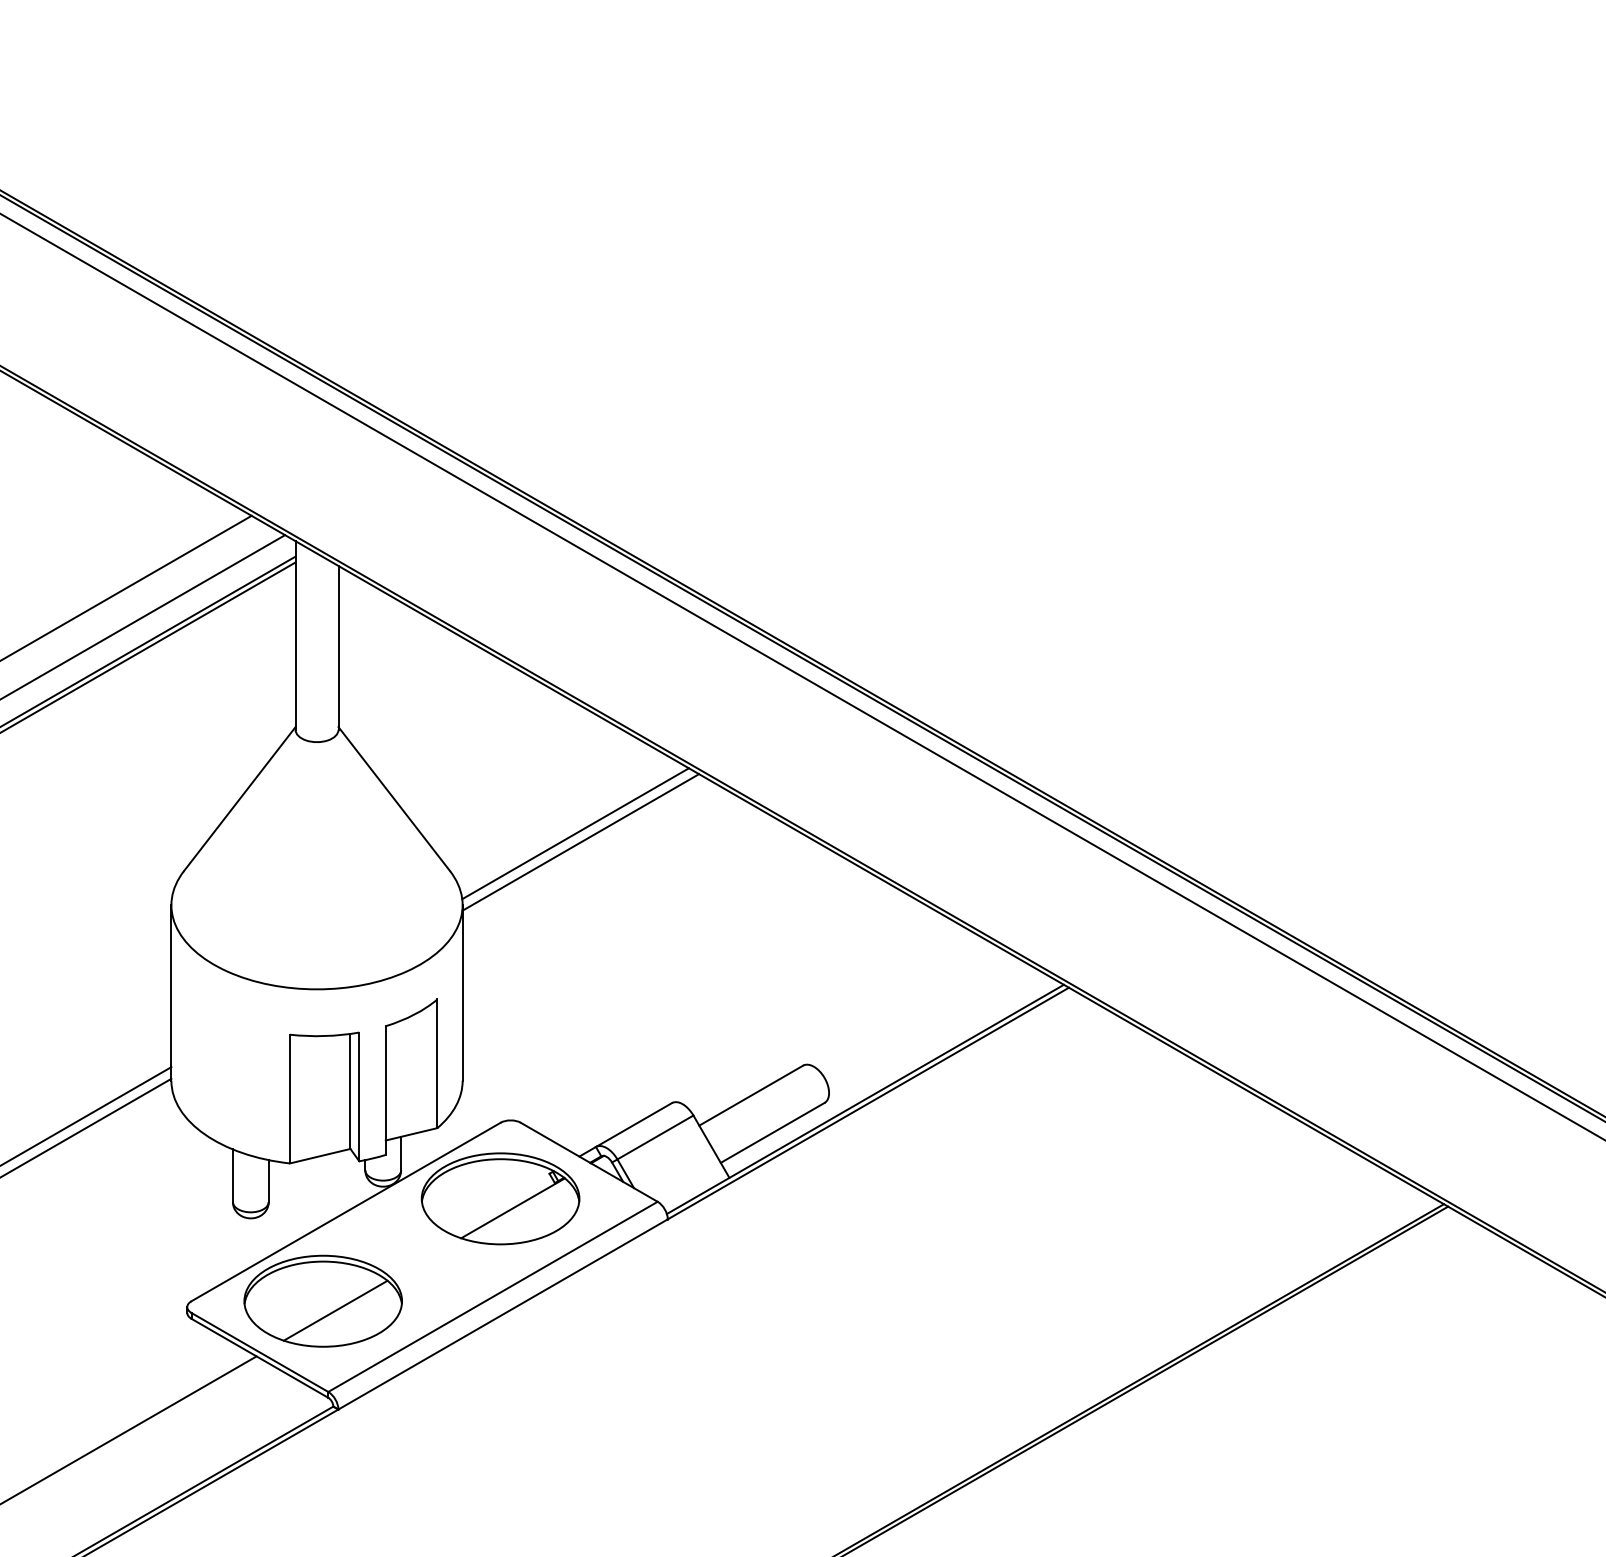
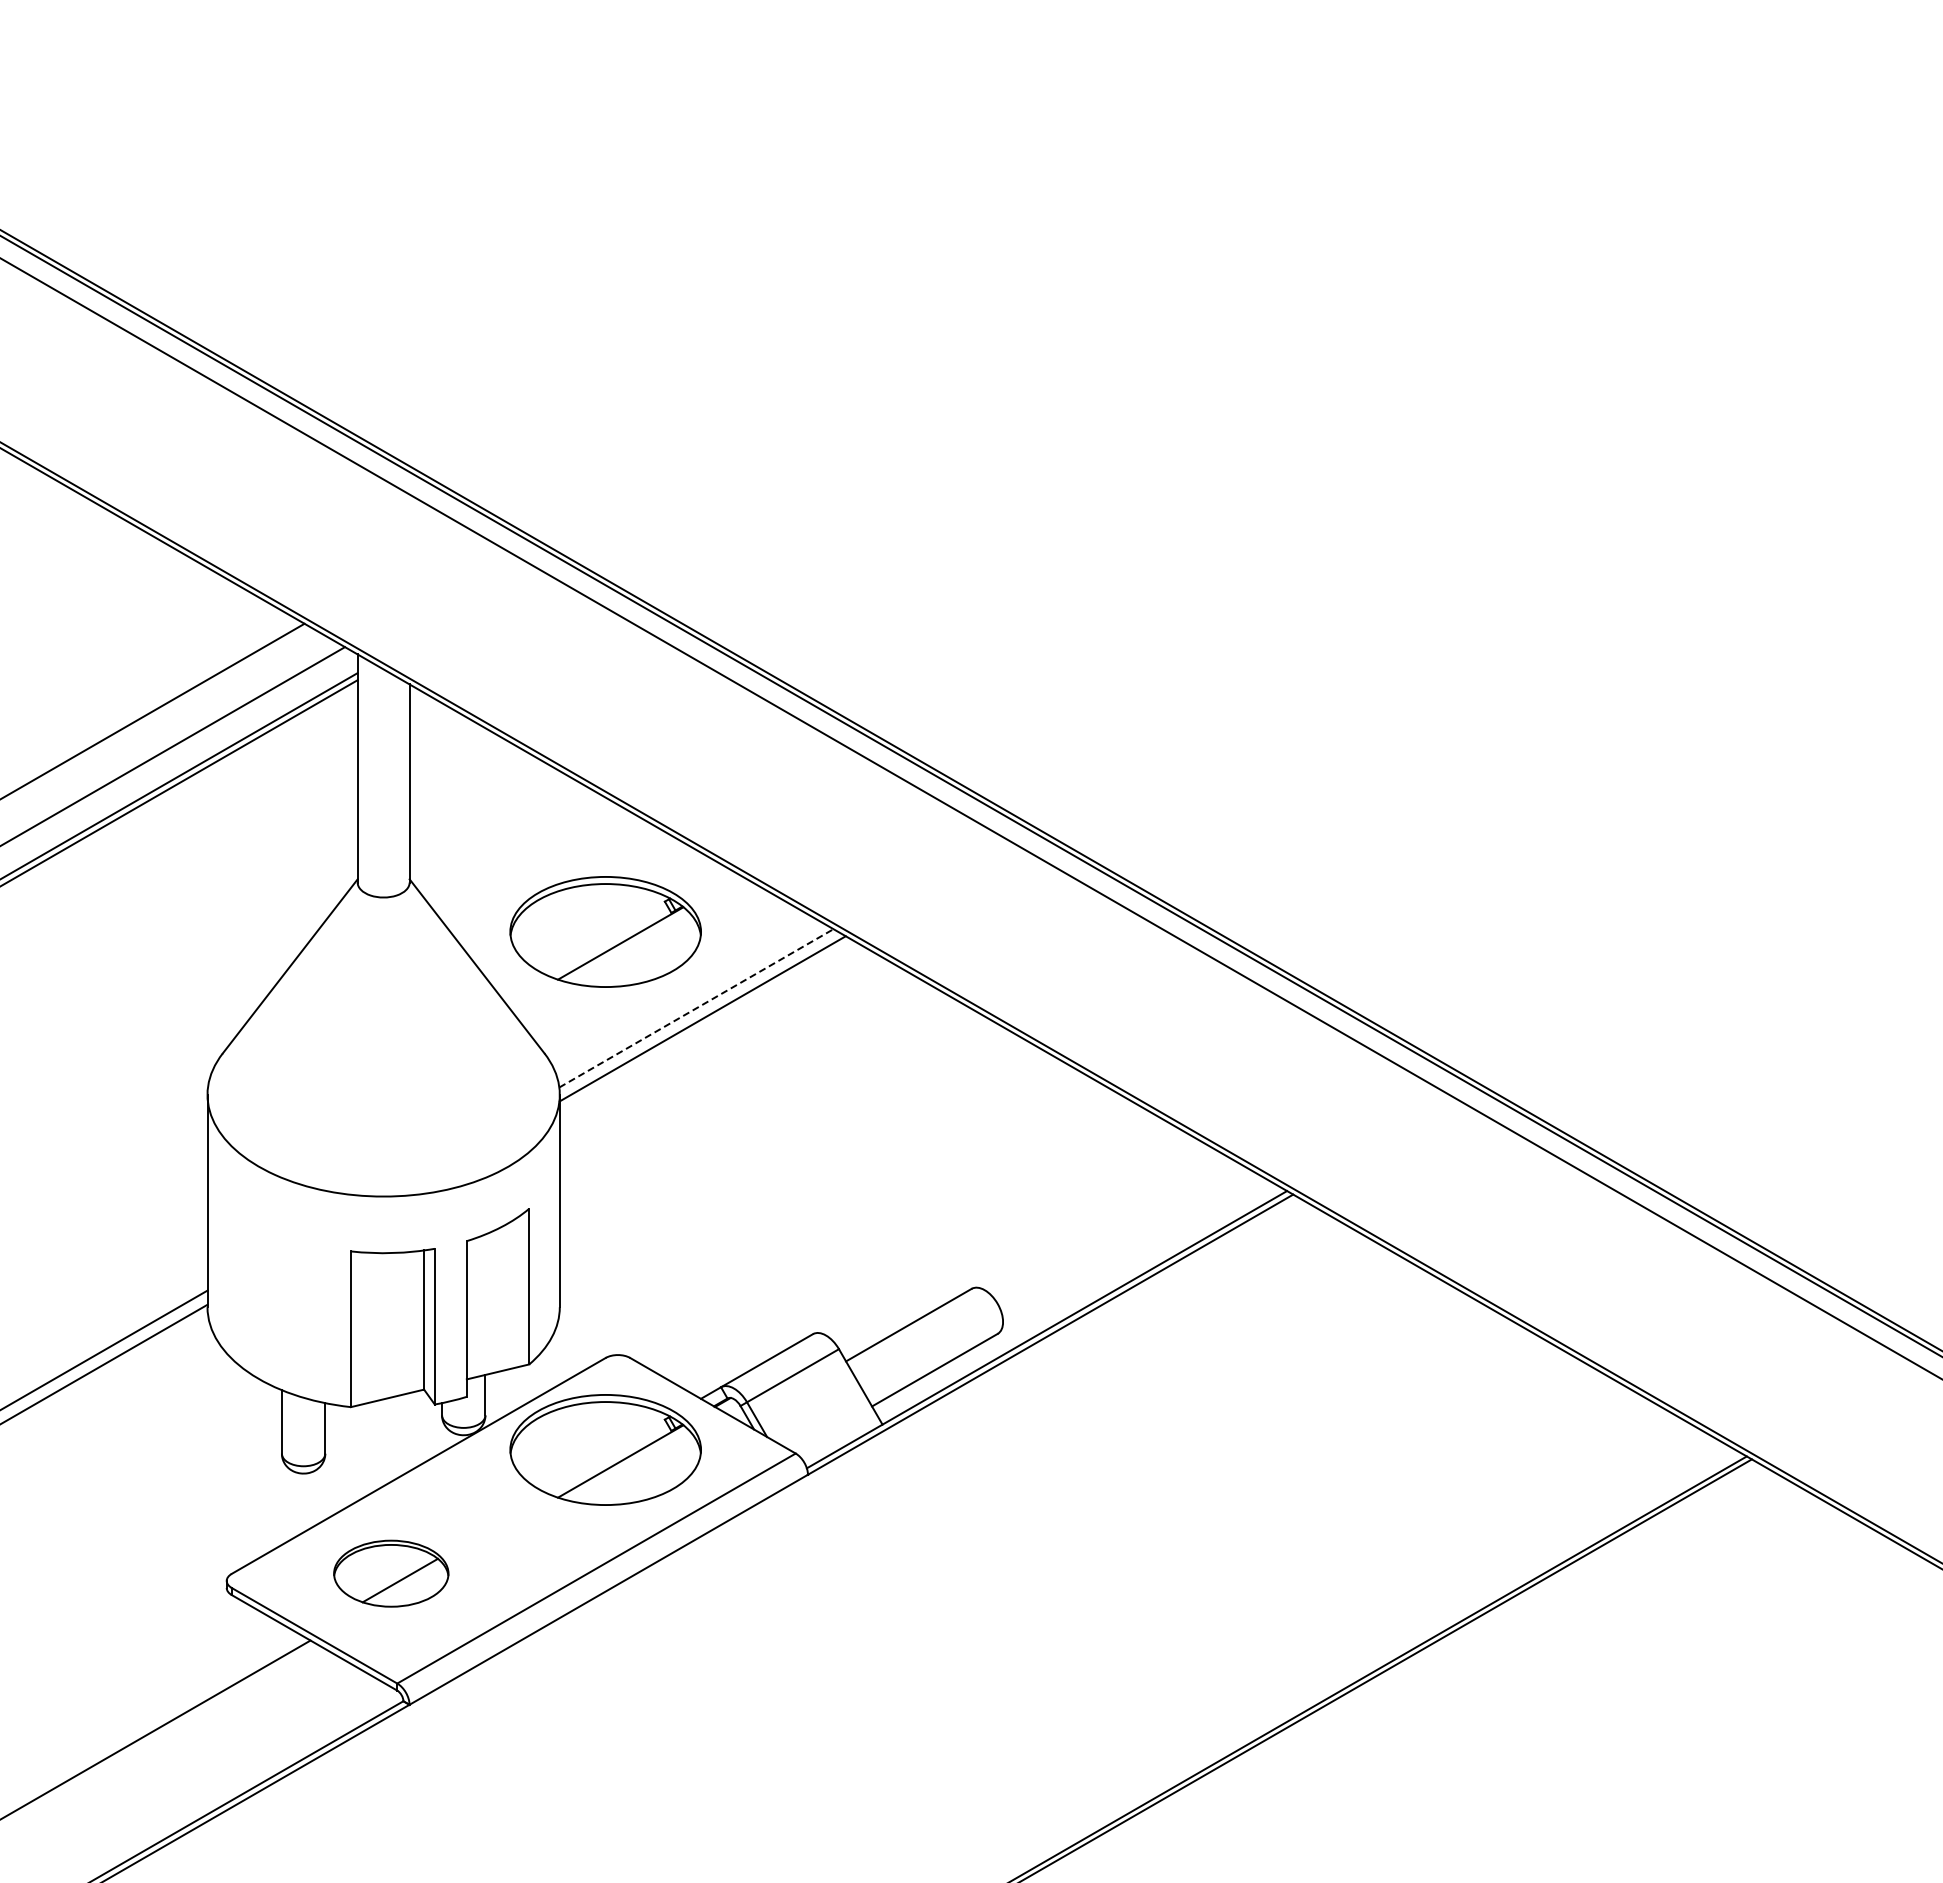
part: (500, 770) -> (605, 931), added
line: (575, 833) -> (696, 1008), solid -> dashed
part: (323, 1300) -> (391, 1573), size x0.6

